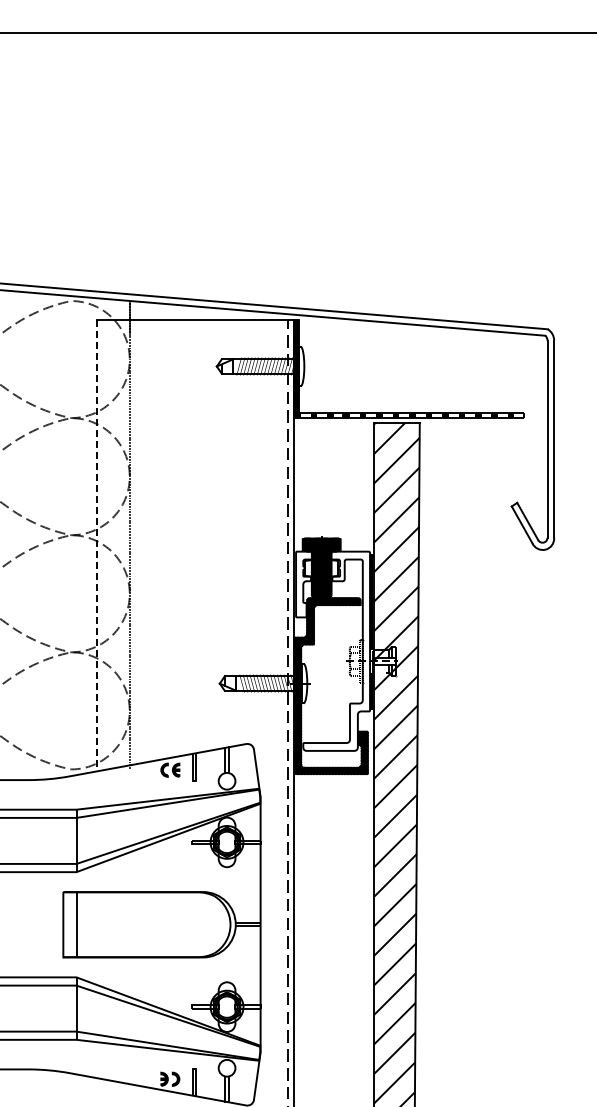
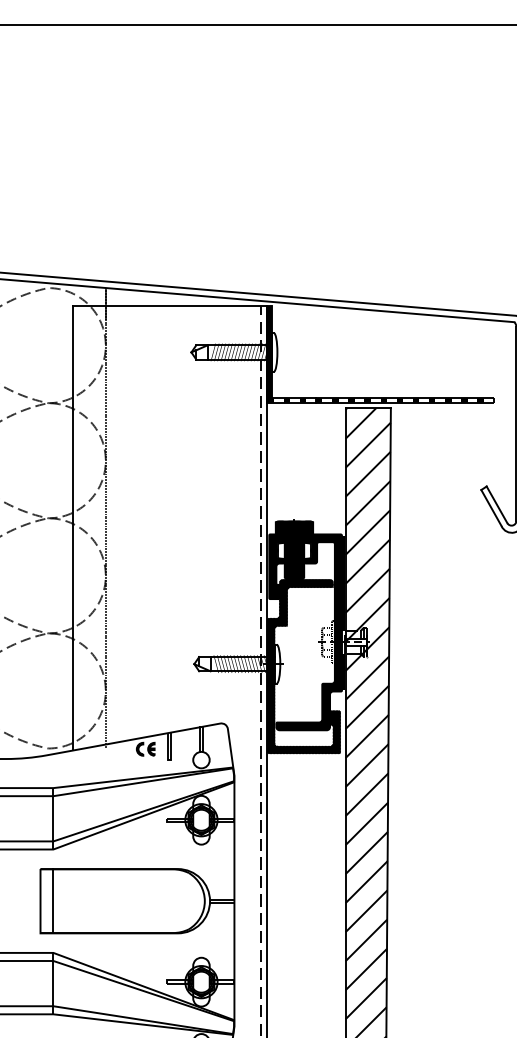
line: (96, 545) -> (73, 528), dashed -> solid
fill: (333, 650) -> (306, 631), added

